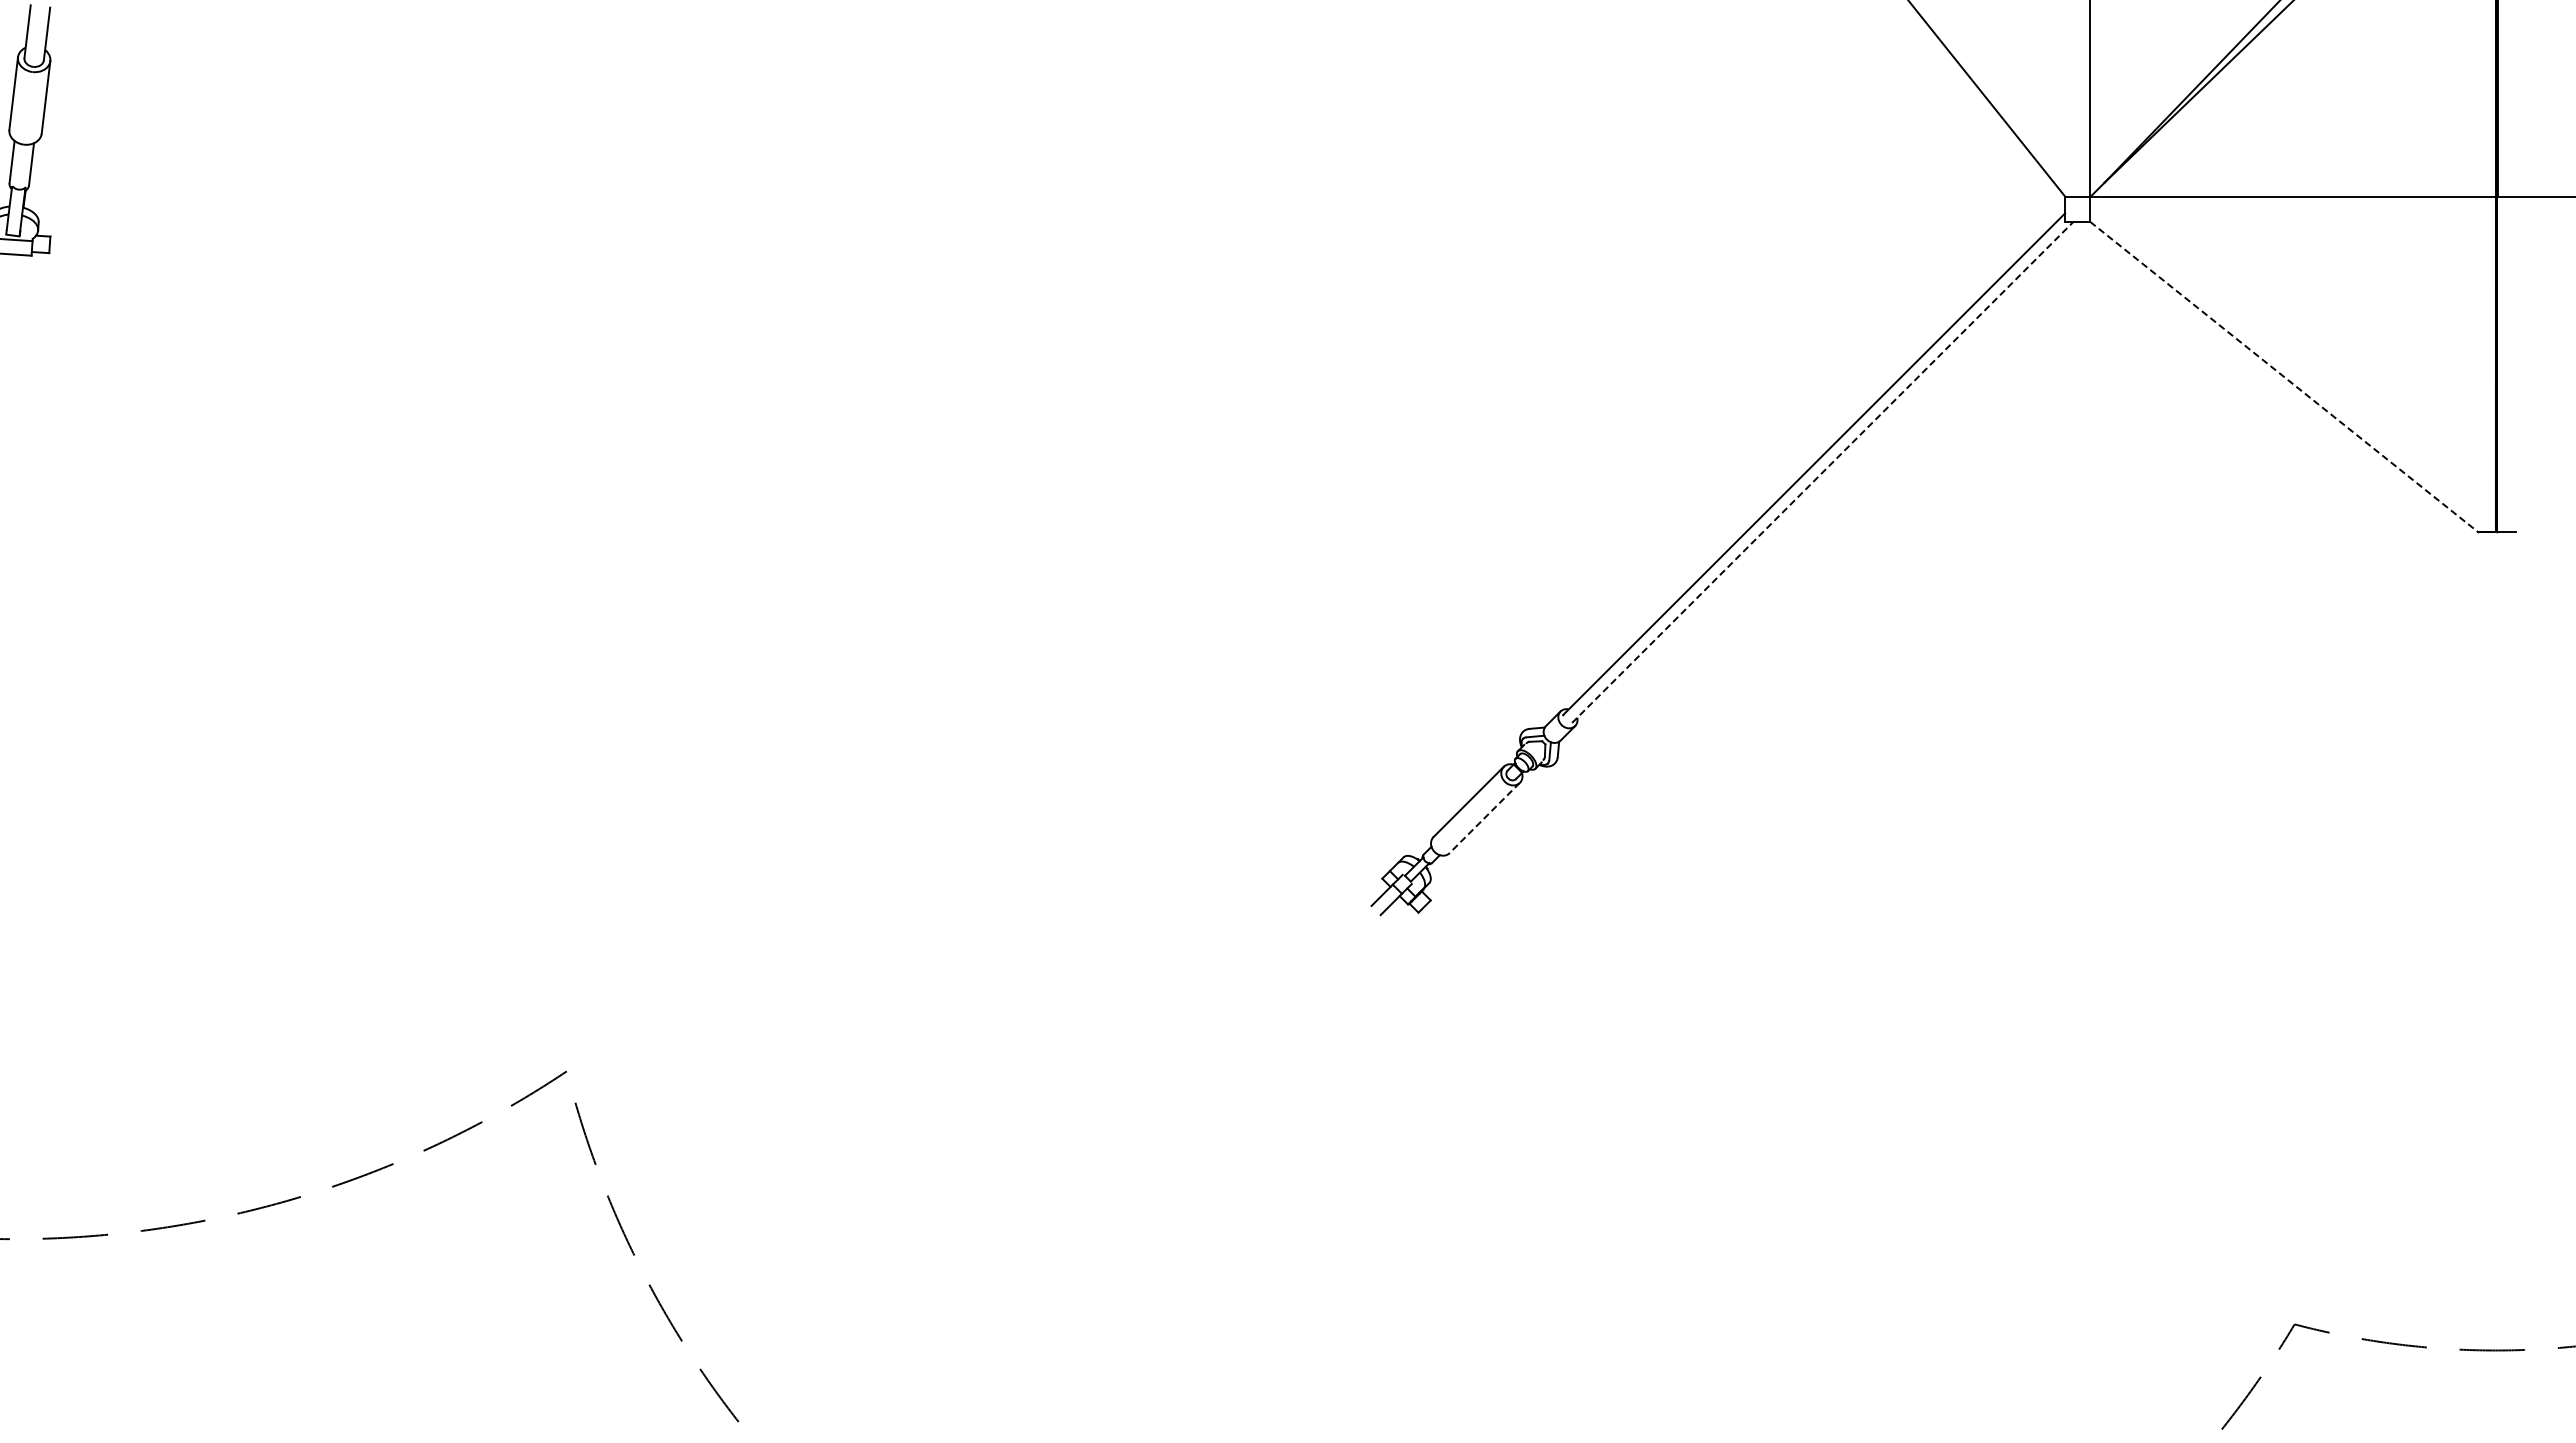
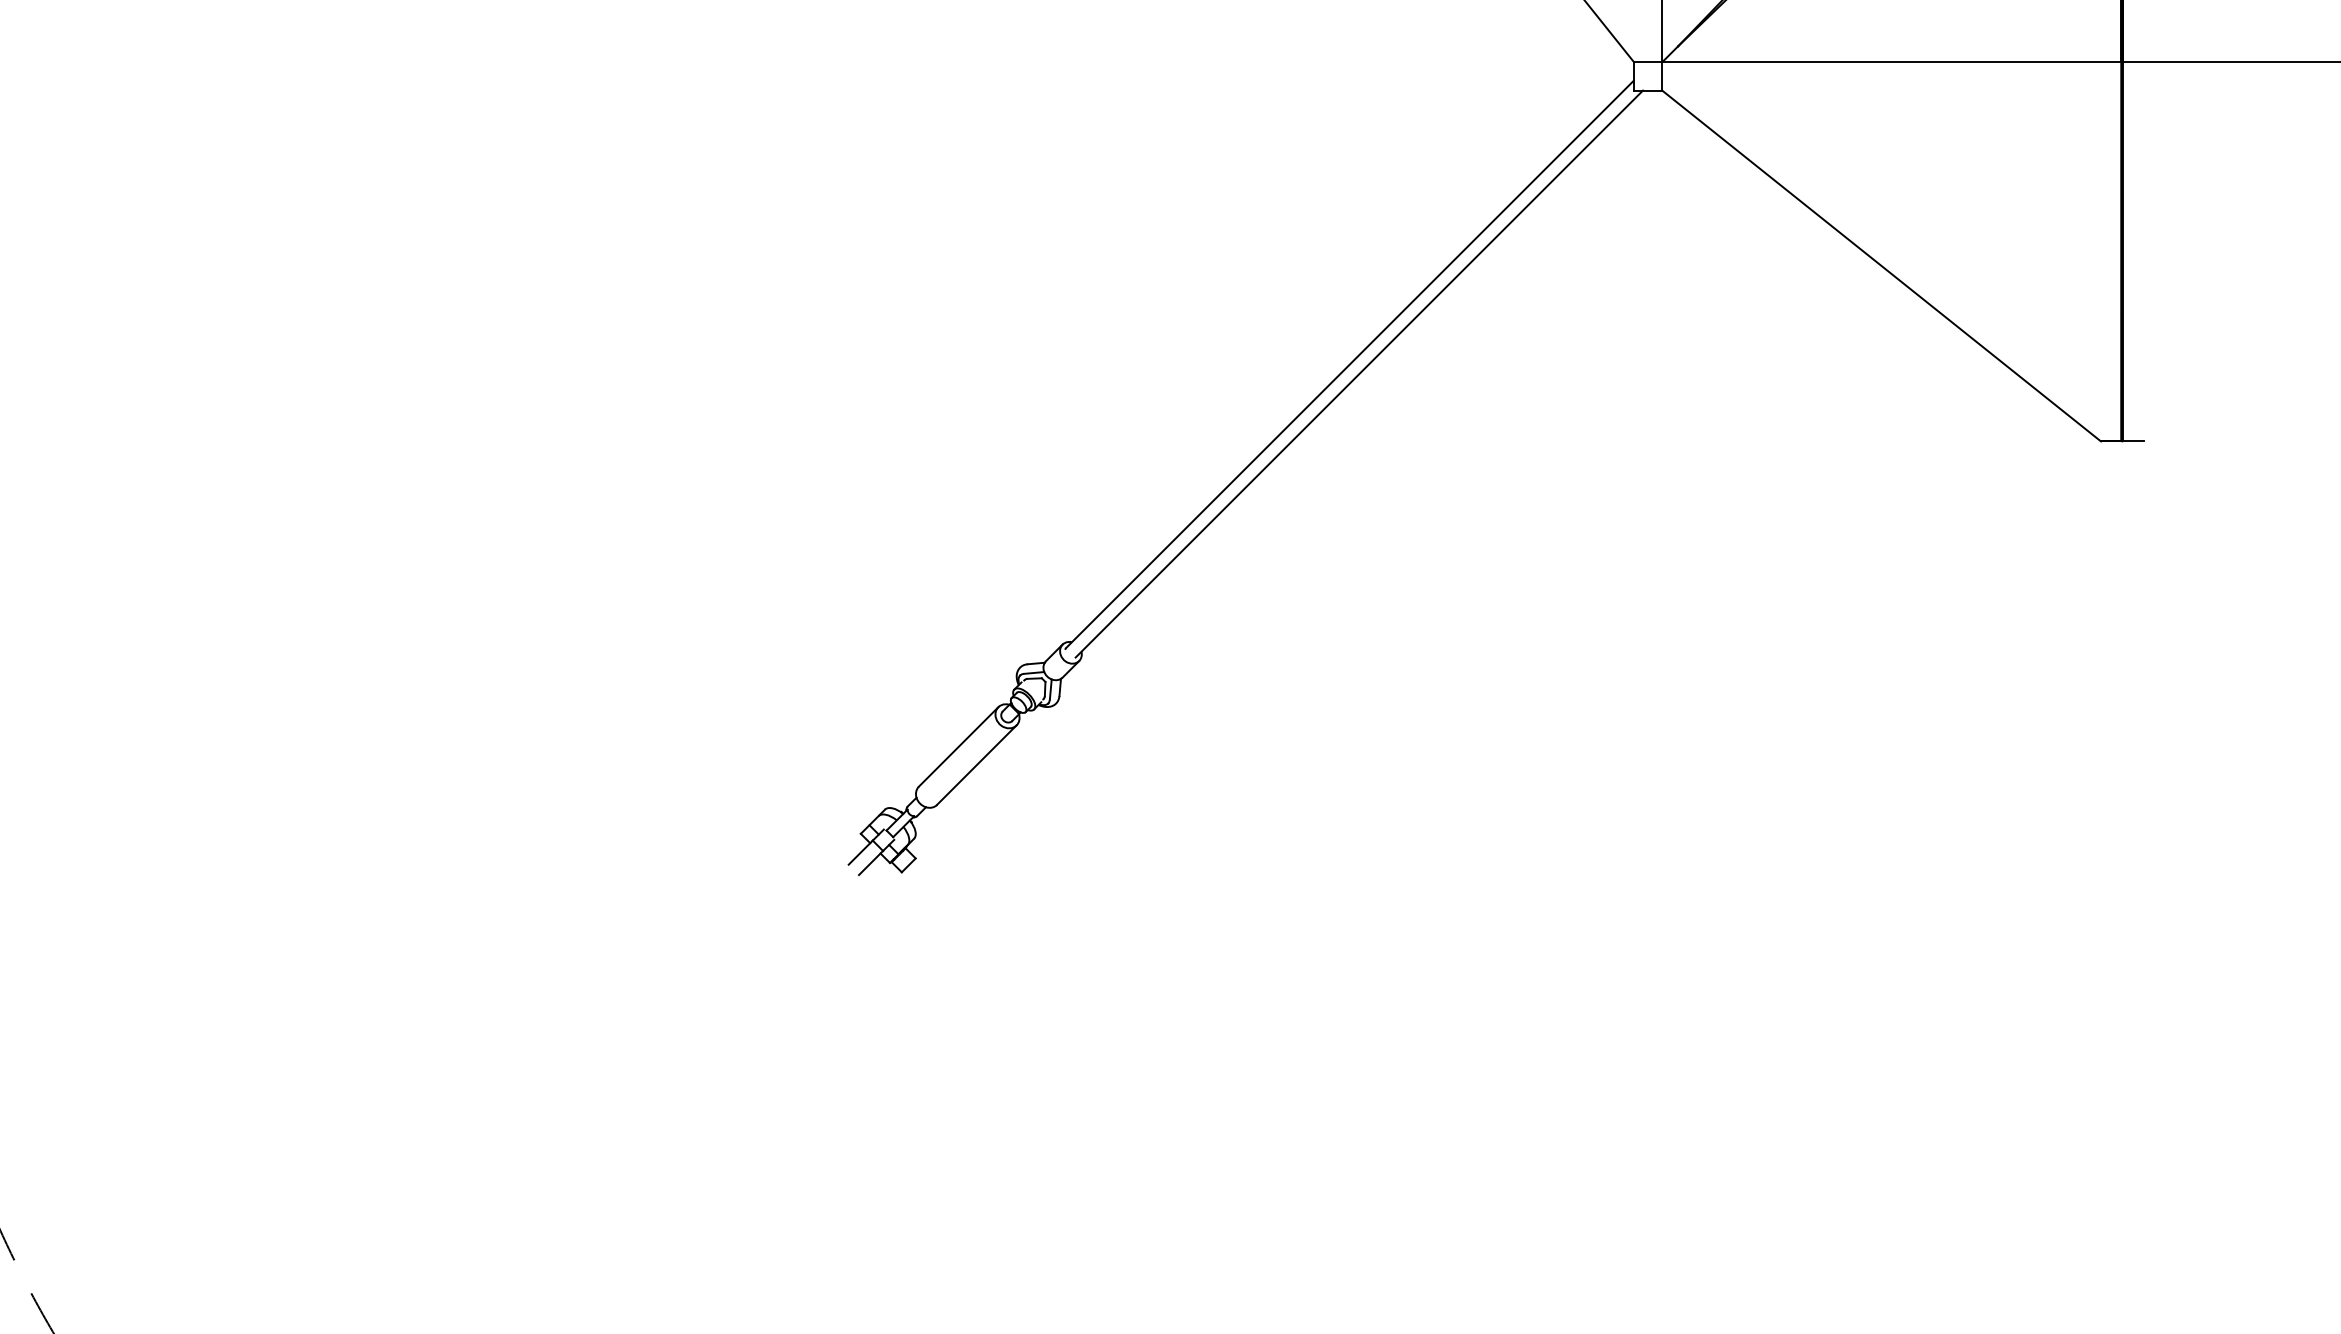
line: (2284, 377) -> (1881, 266), dashed -> solid
line: (1823, 472) -> (1360, 374), dashed -> solid
line: (1484, 817) -> (976, 764), dashed -> solid

